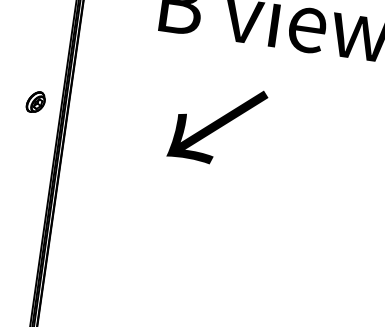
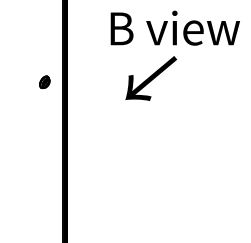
part: (35, 102) -> (44, 82), moved
text: (218, 124) -> (151, 78), moved

